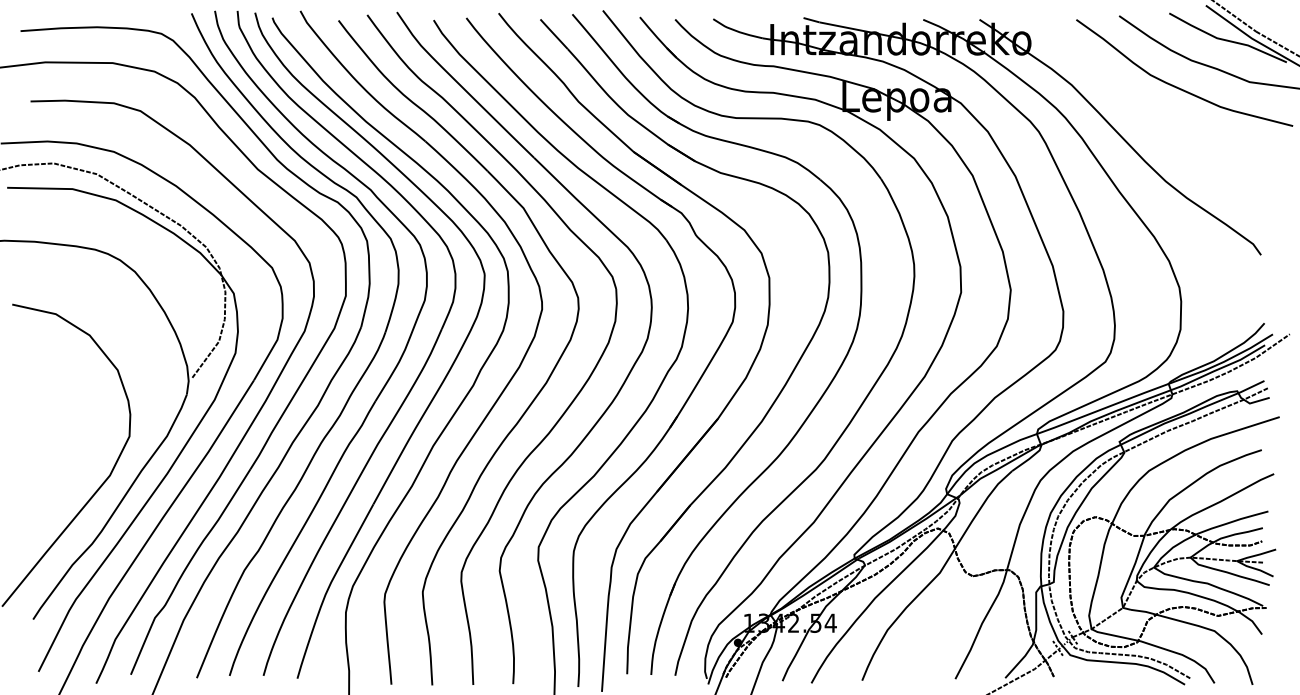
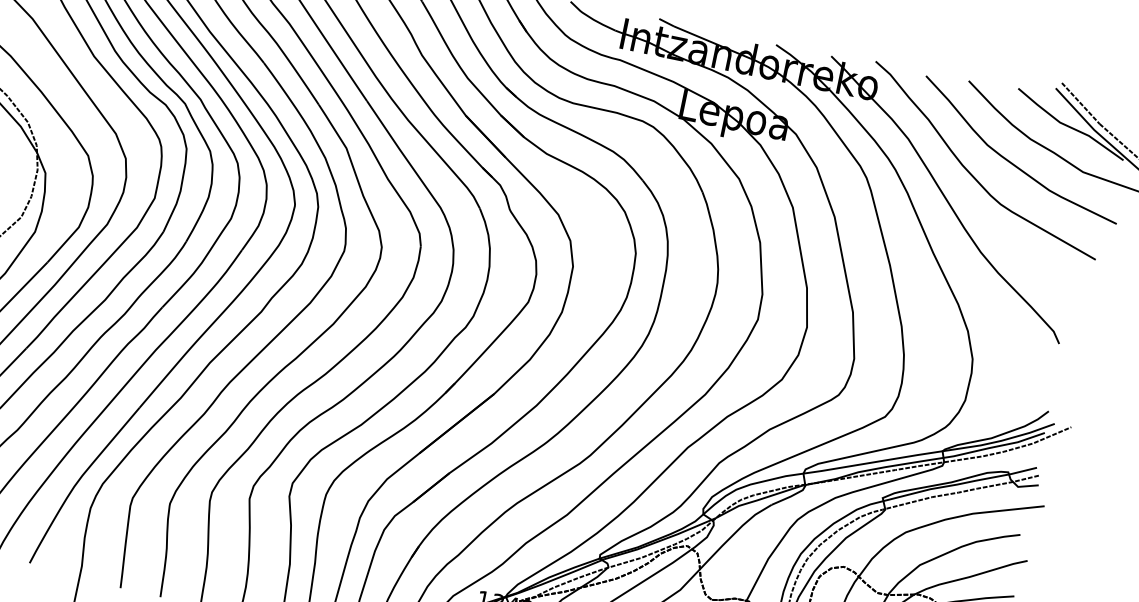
curve: (1141, 106) -> (972, 174), added

